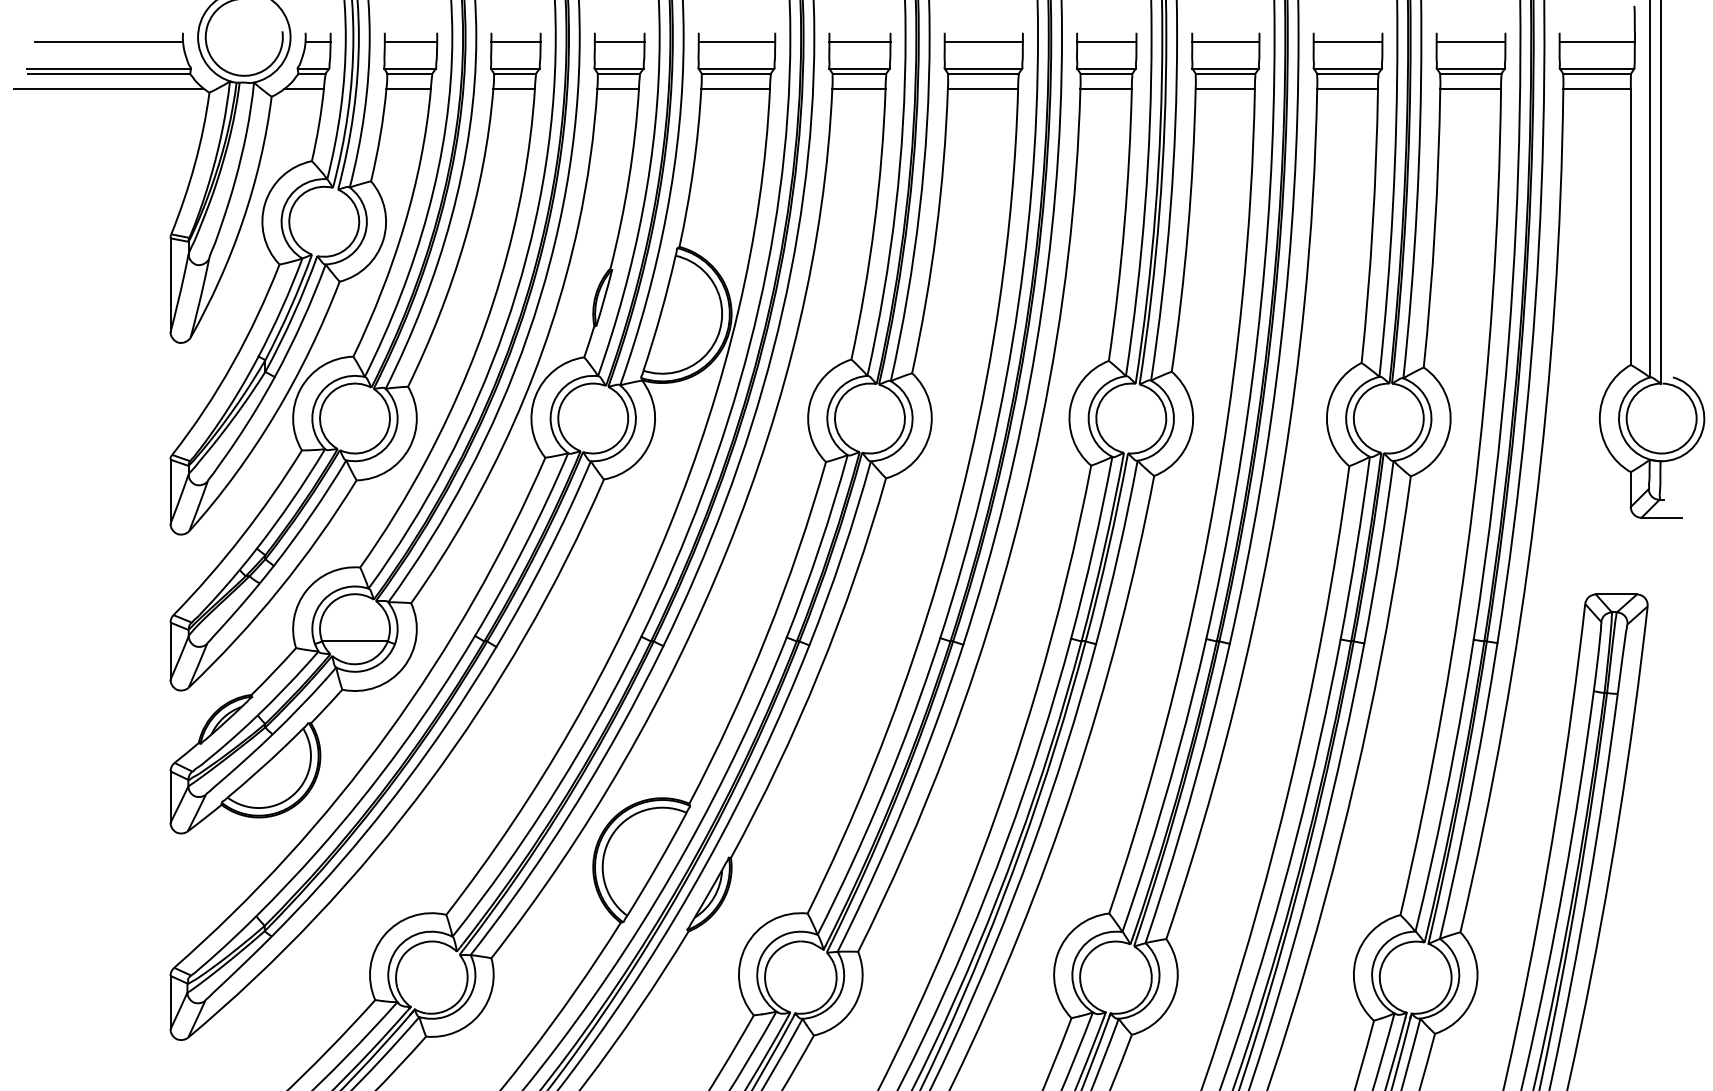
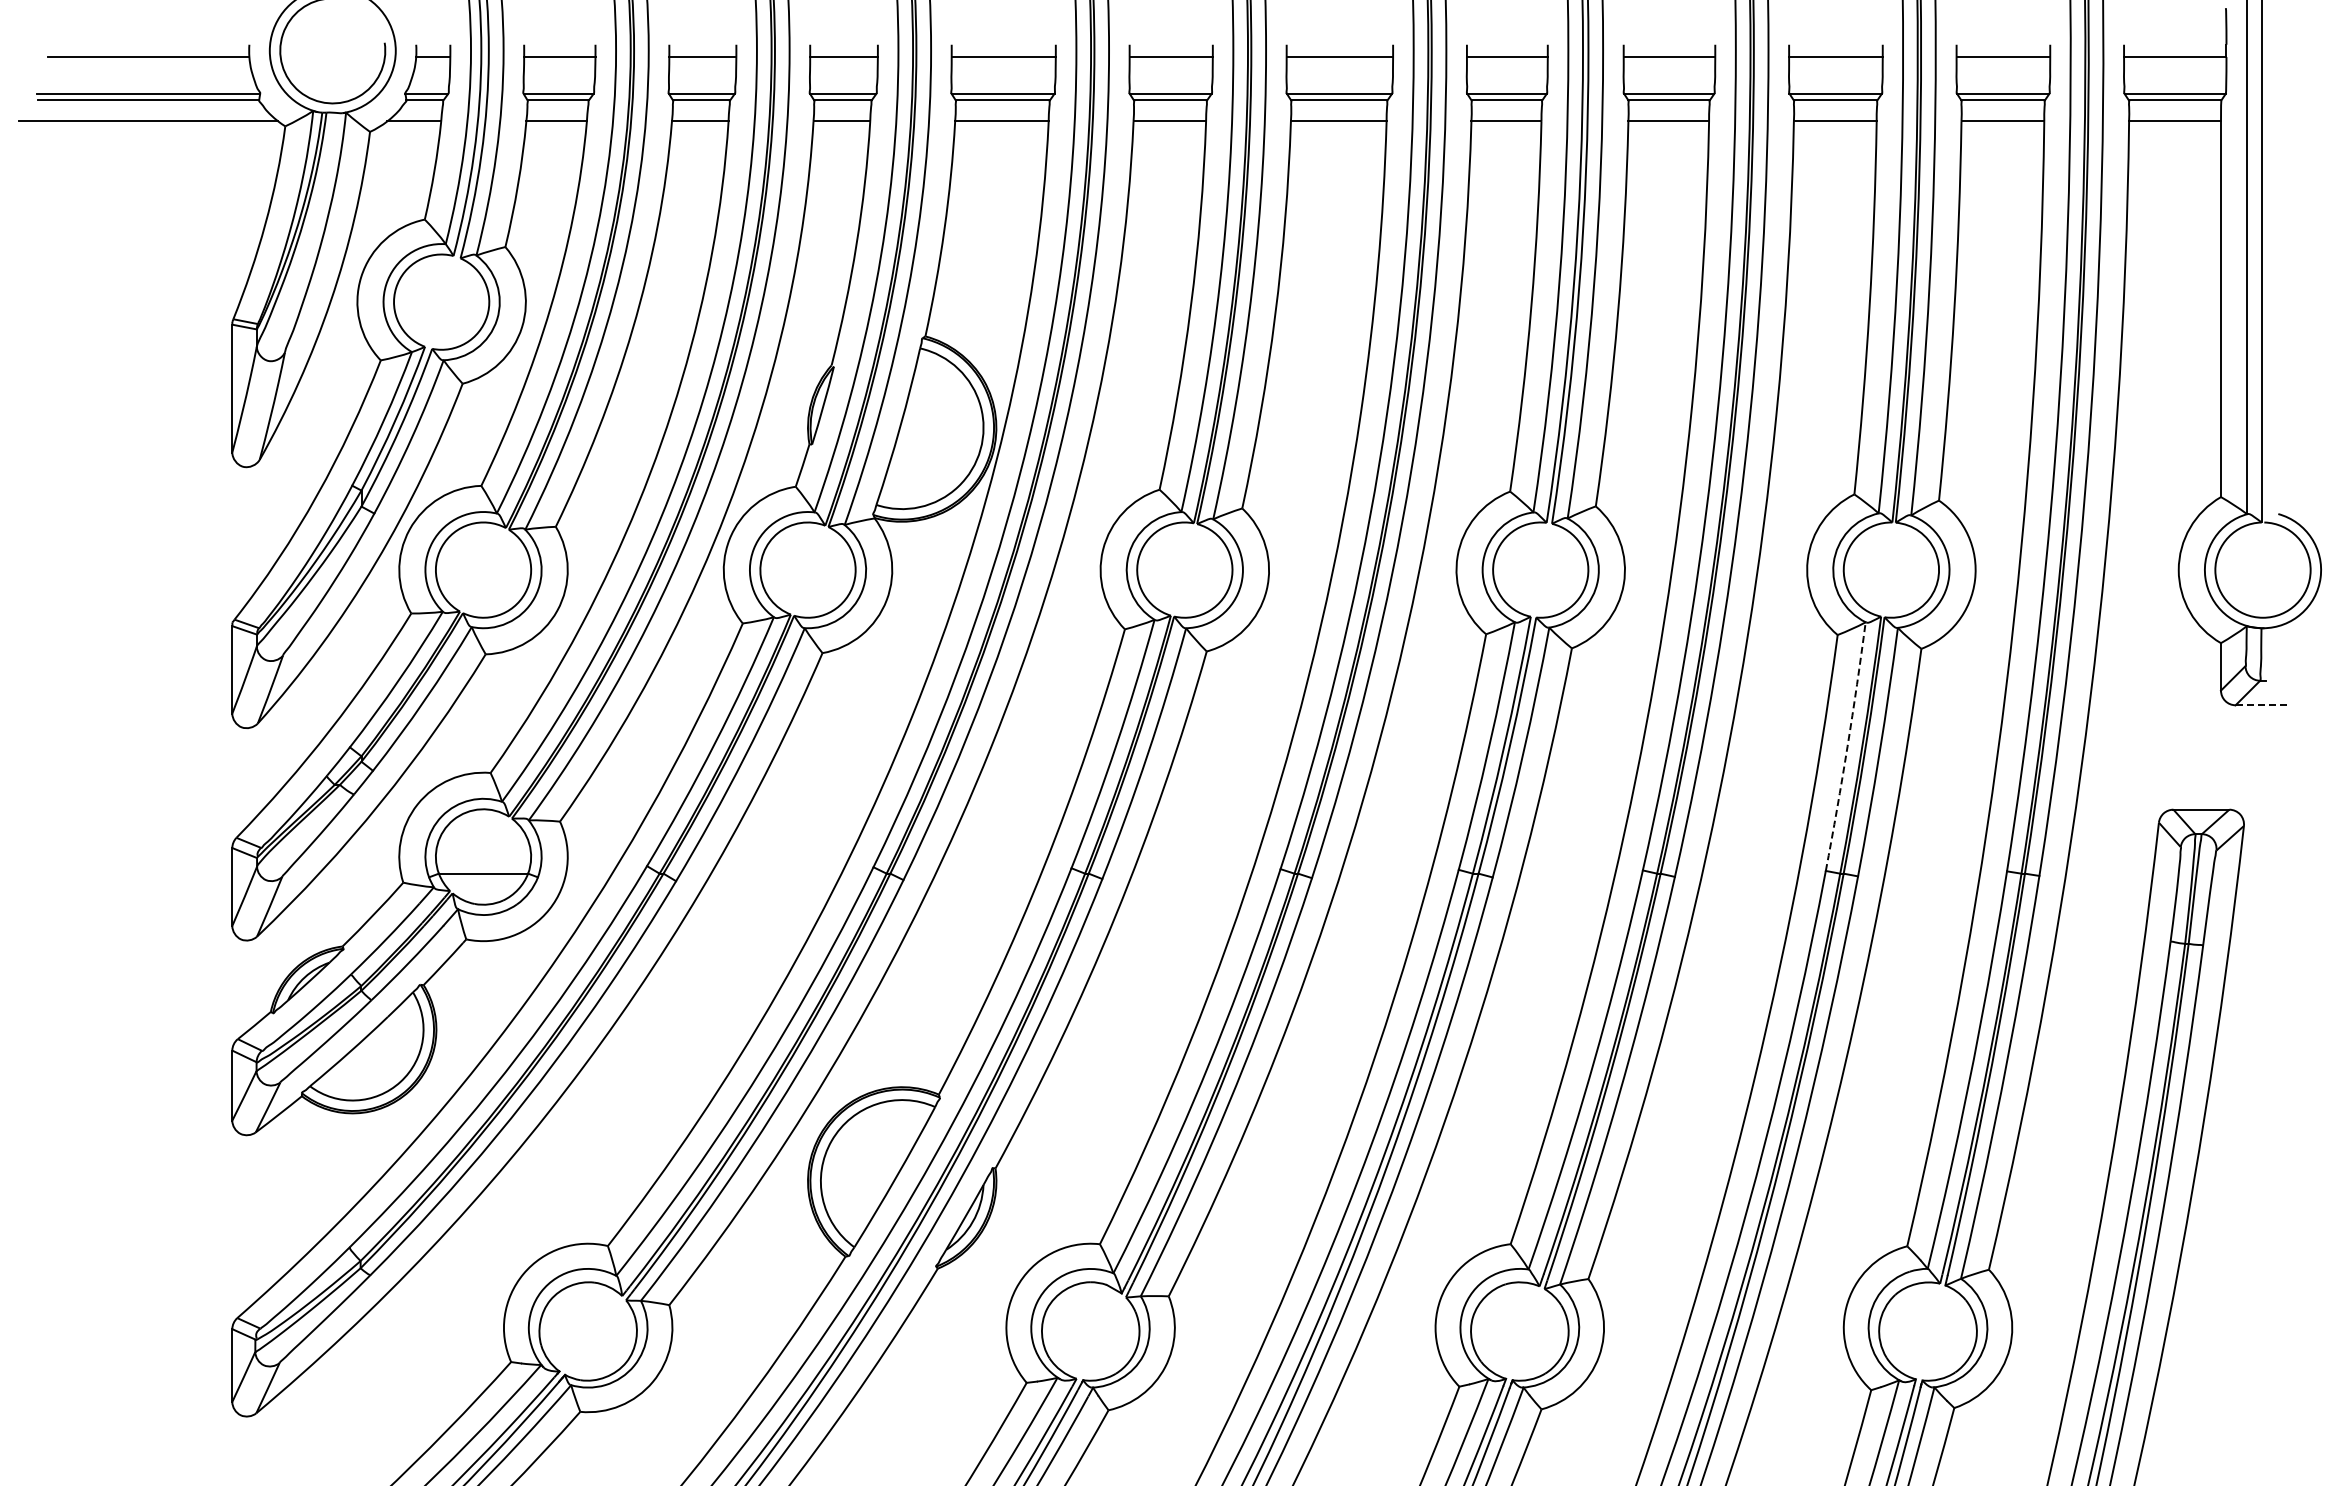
line: (1662, 517) -> (2263, 705), solid -> dashed
arc: (1356, 548) -> (1847, 746), solid -> dashed

